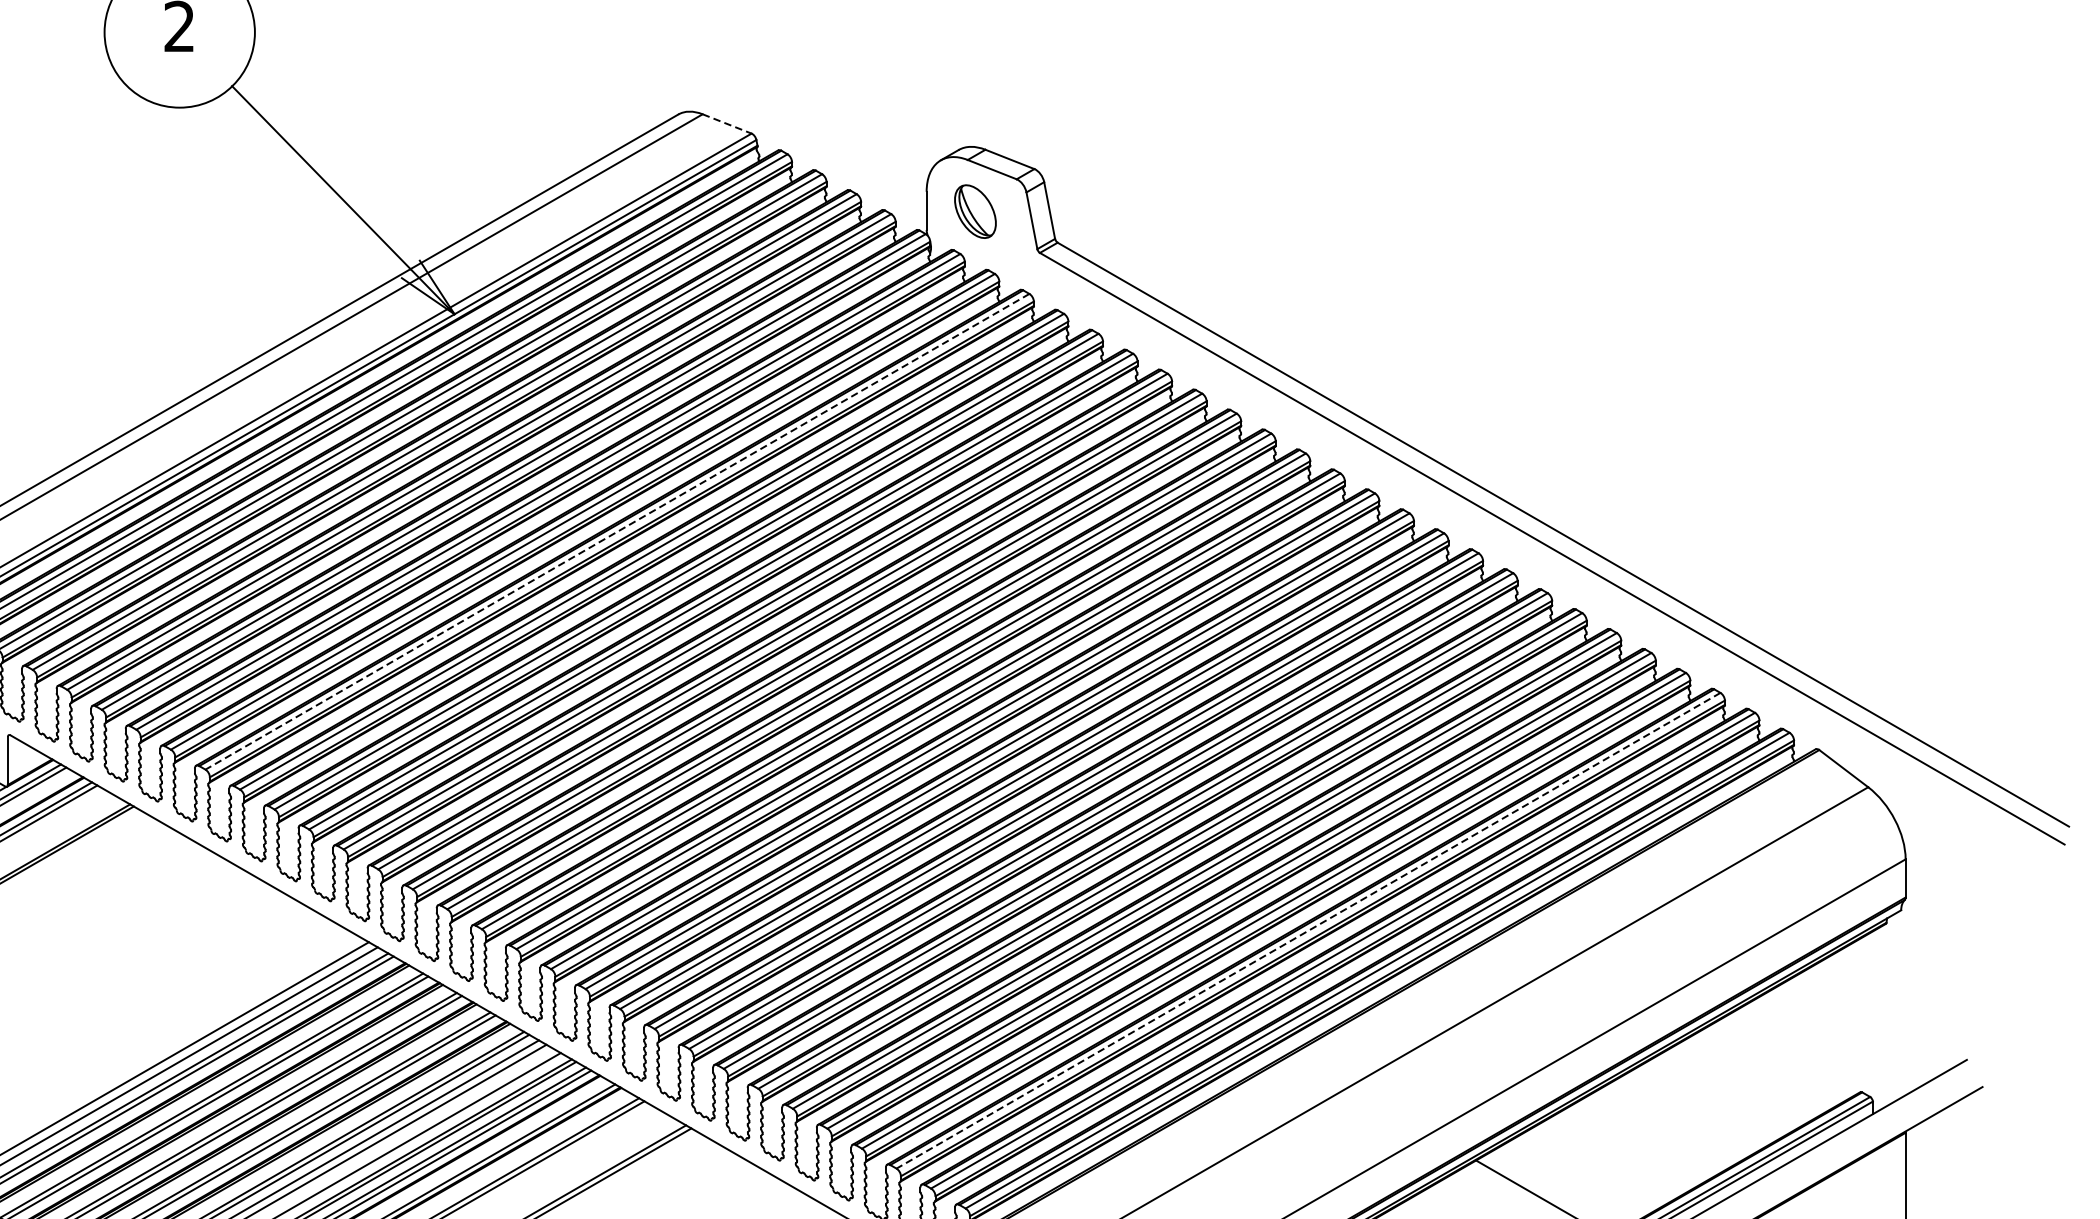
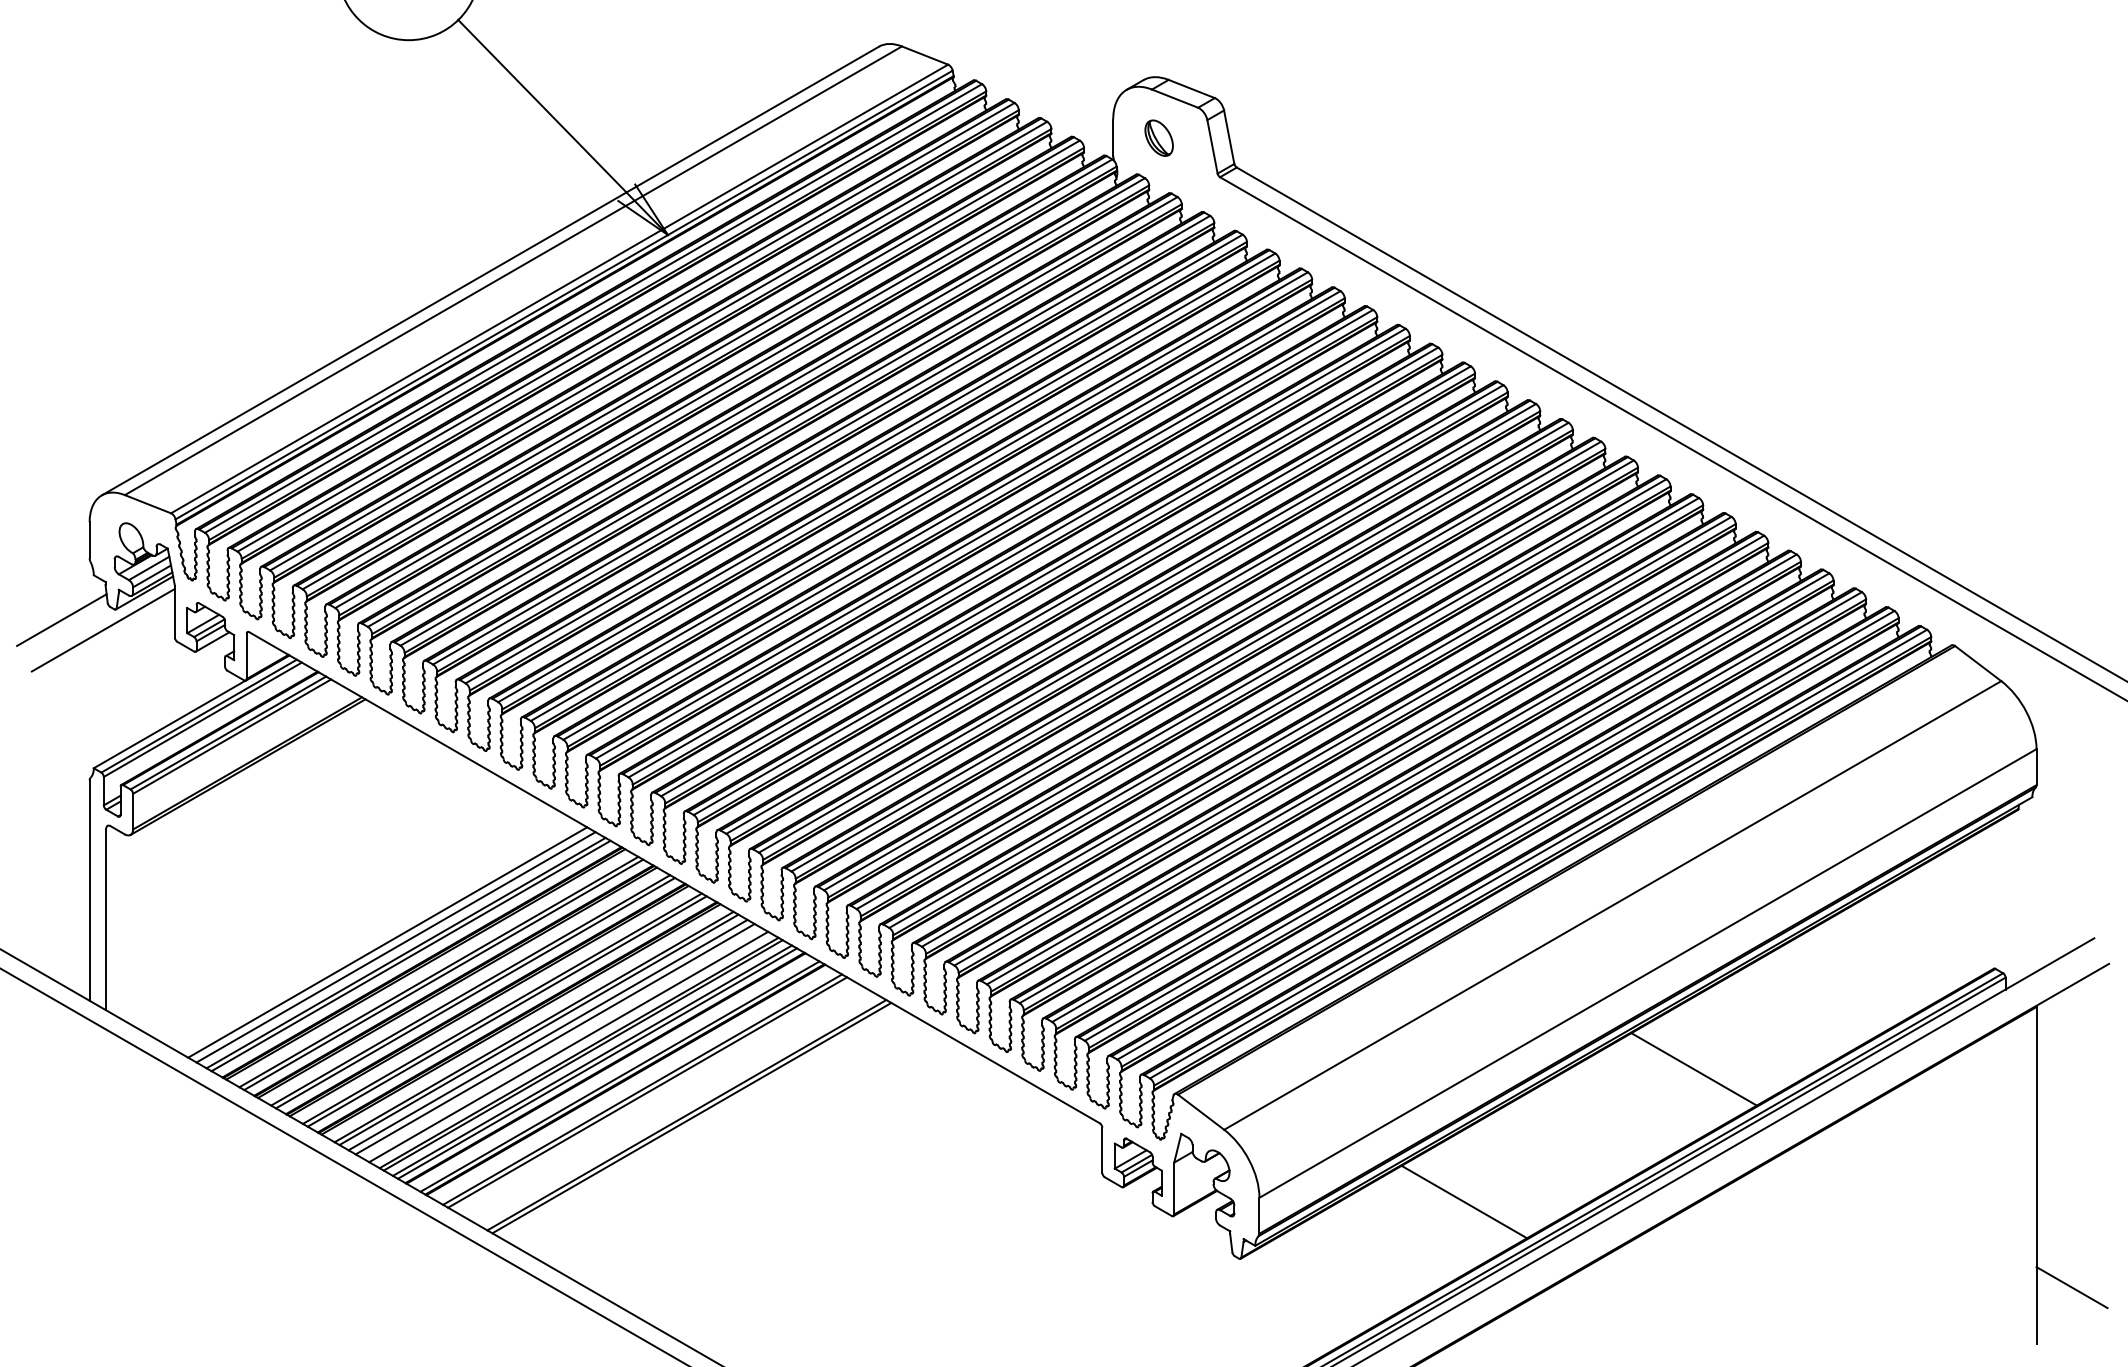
line: (727, 123) -> (925, 55), dashed -> solid
part: (974, 210) -> (1158, 137), size x0.71
line: (617, 532) -> (821, 440), dashed -> solid
line: (1308, 930) -> (1473, 816), dashed -> solid

